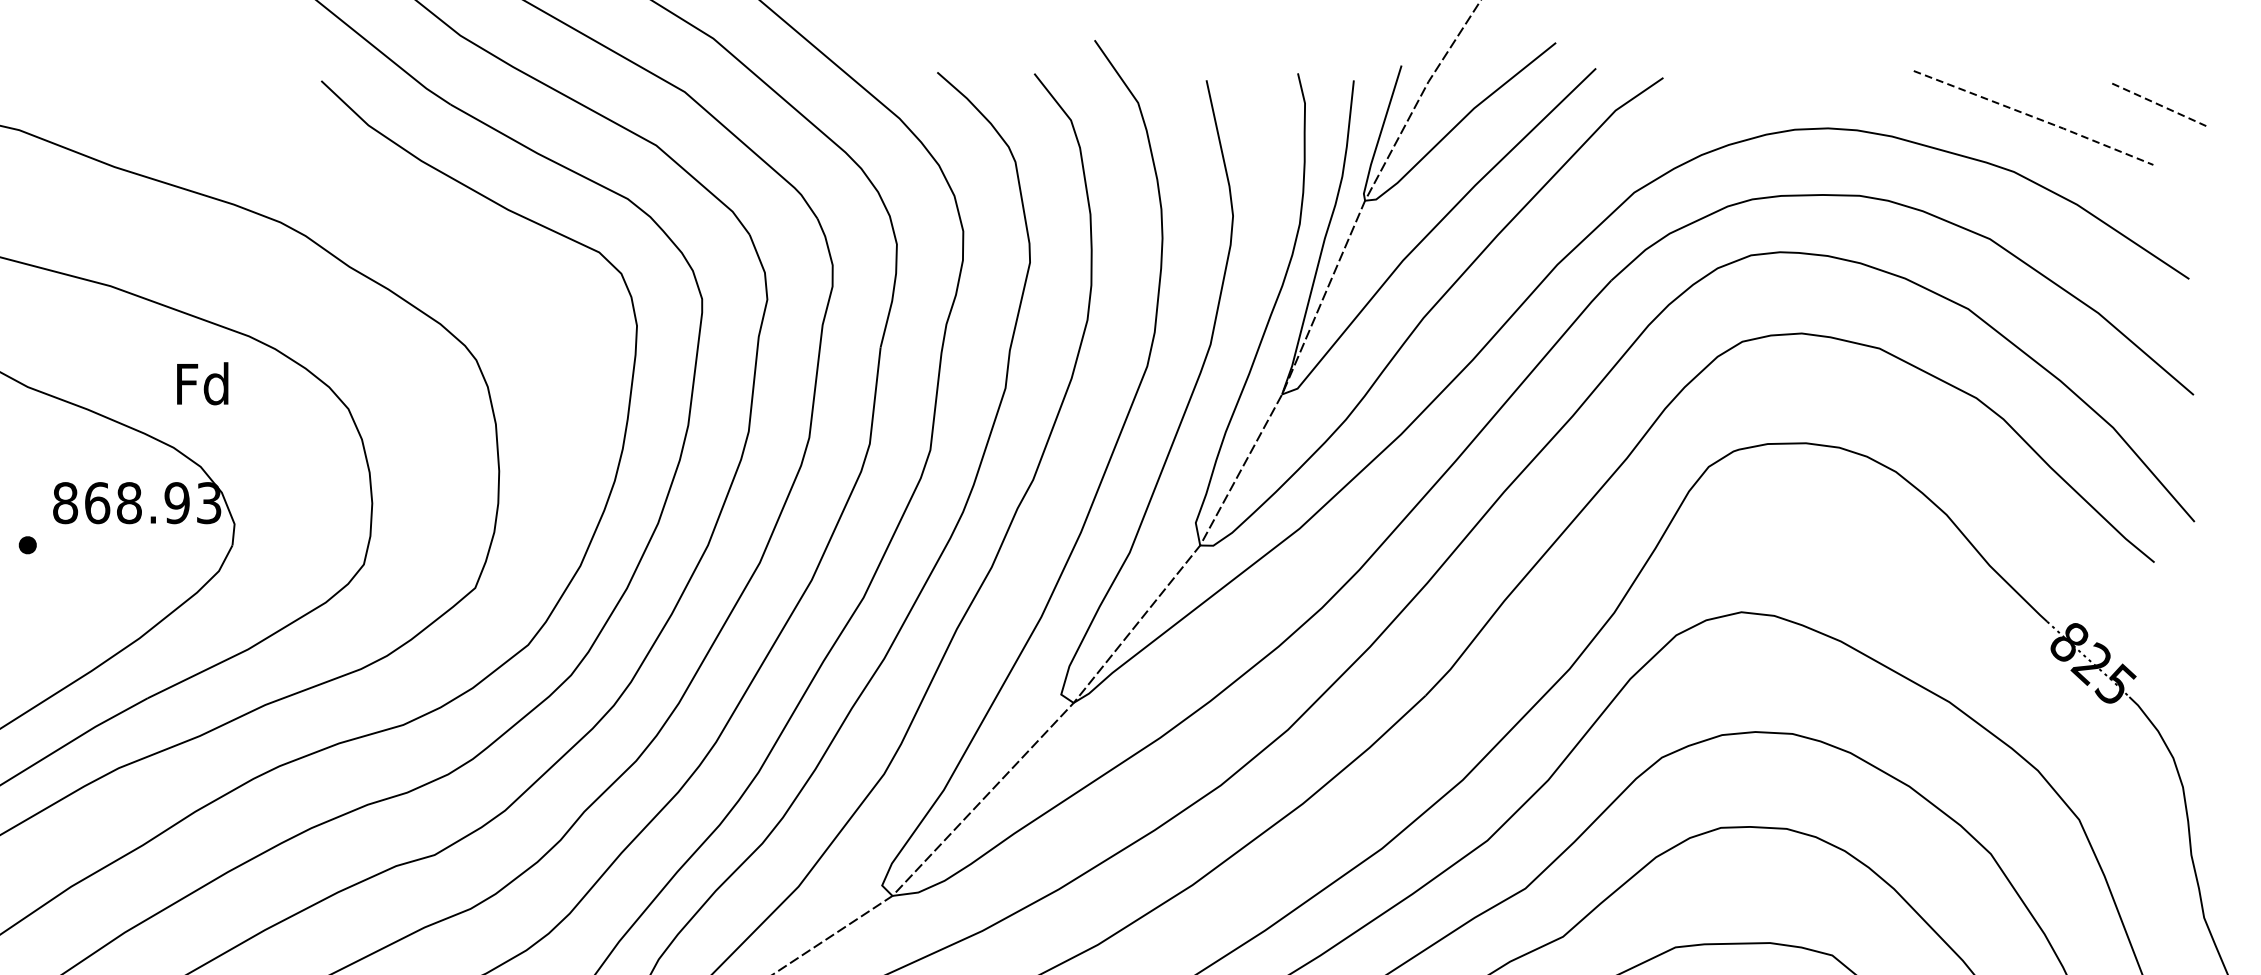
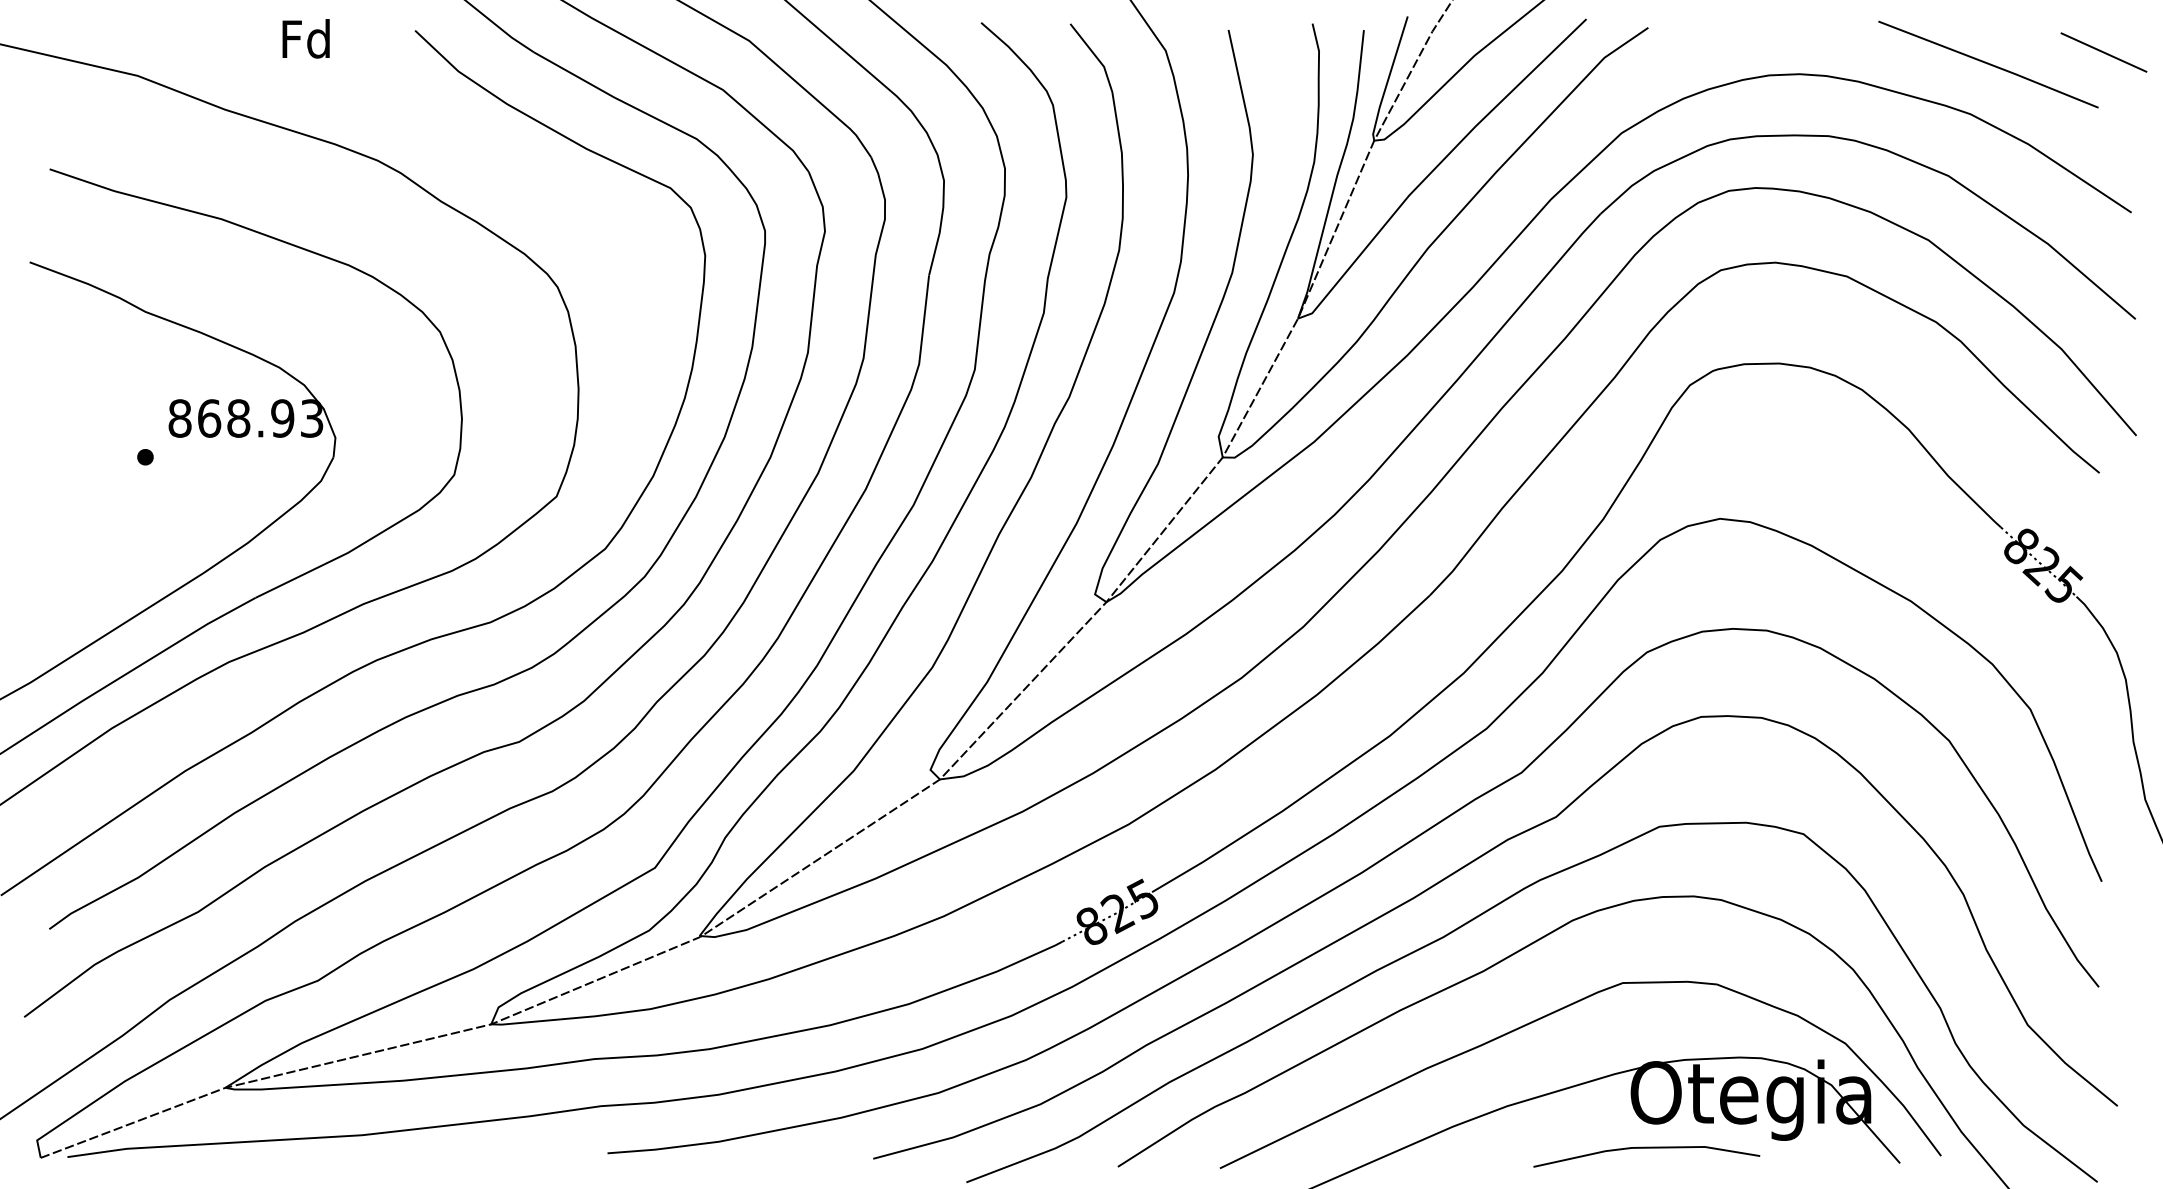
line: (2159, 104) -> (2104, 52), dashed -> solid
line: (2035, 117) -> (1990, 64), dashed -> solid
text: (201, 383) -> (305, 38), moved

